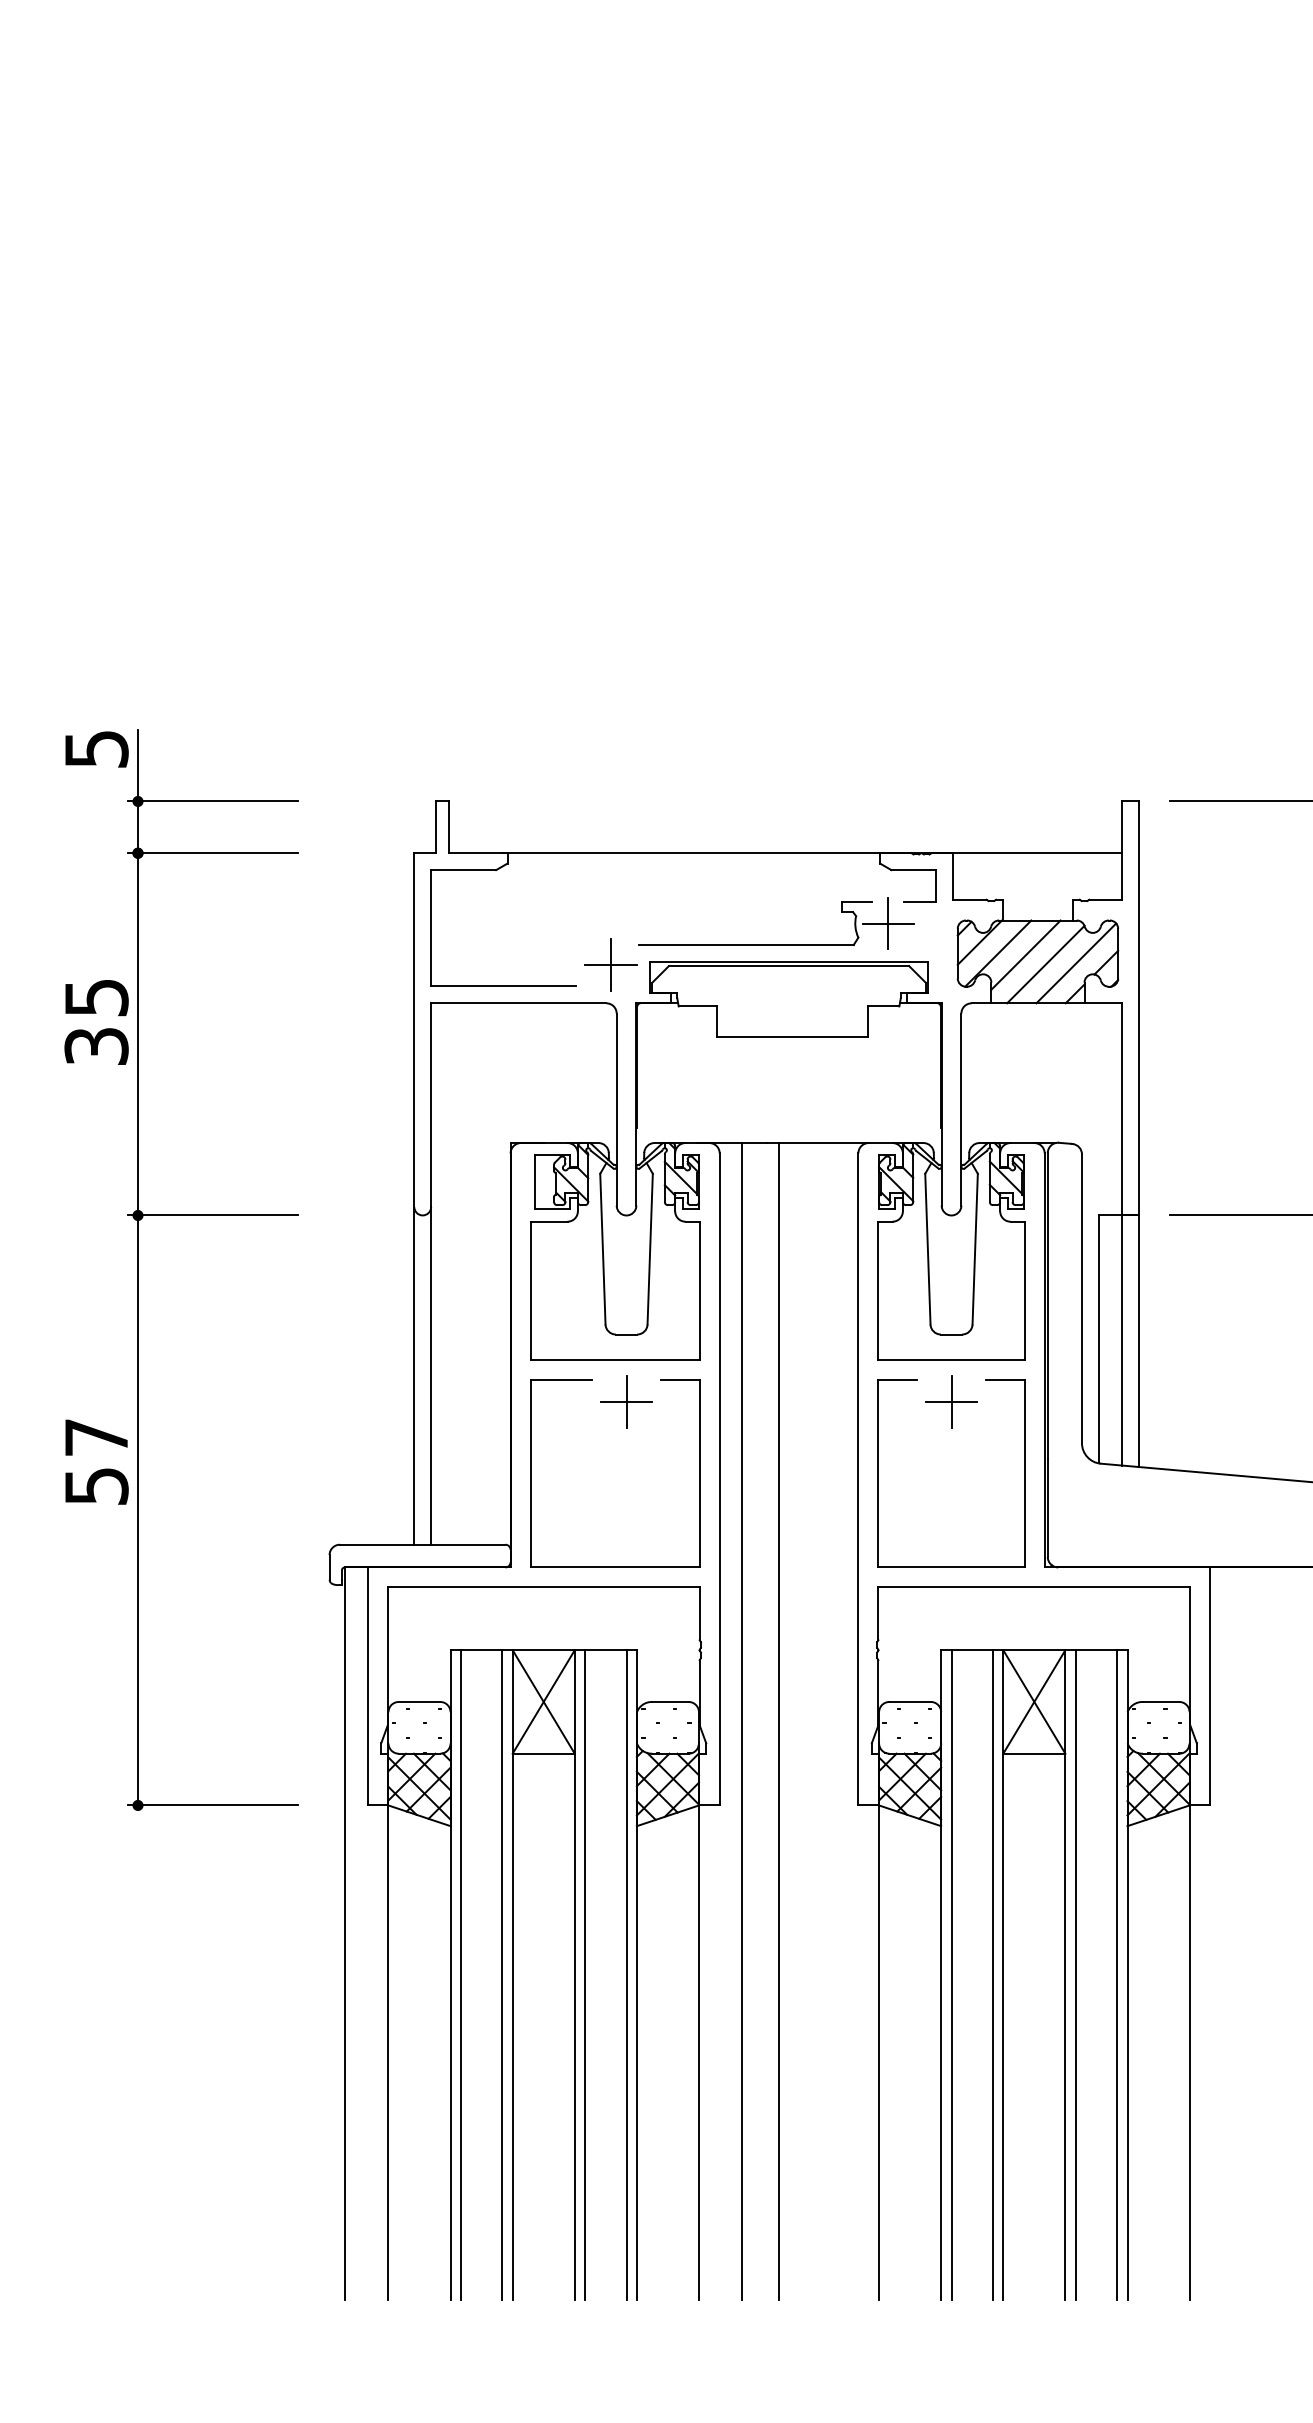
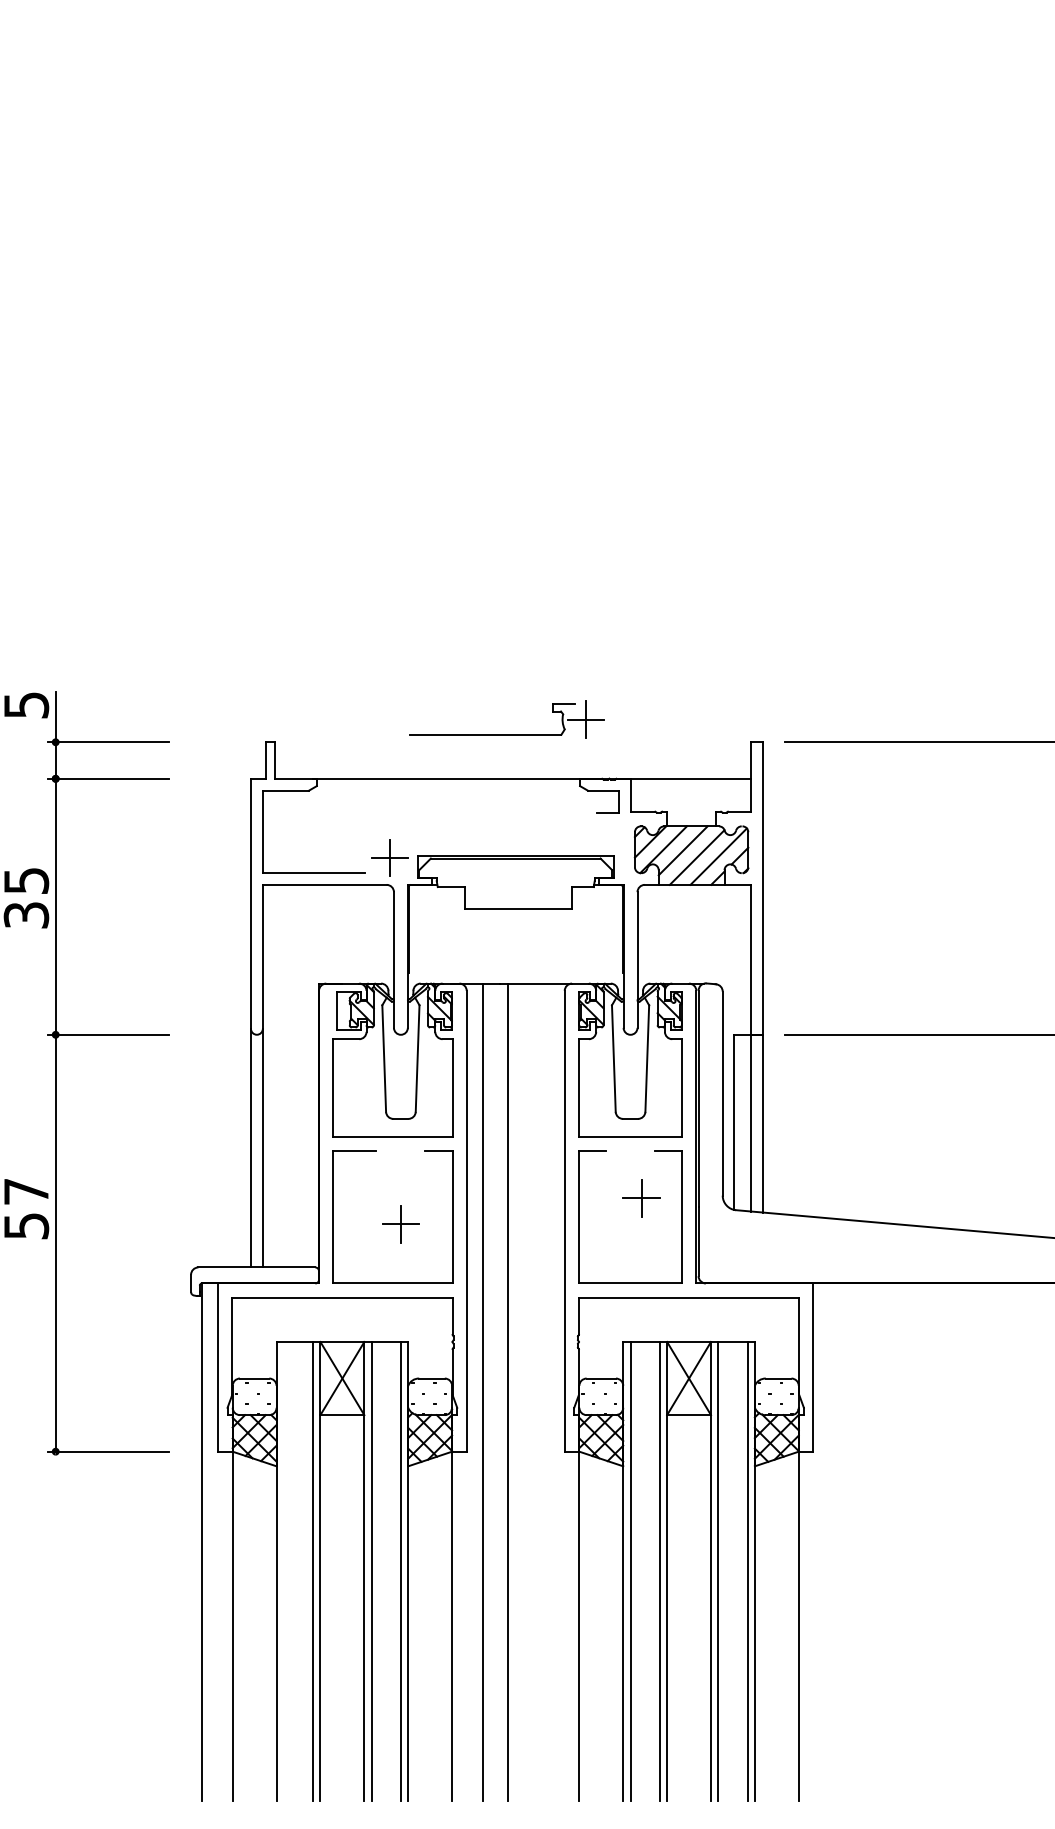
part: (775, 944) -> (506, 734), moved
part: (625, 1401) -> (400, 1224), moved
part: (951, 1401) -> (641, 1198), moved
line: (460, 1973) -> (283, 1570), removed

